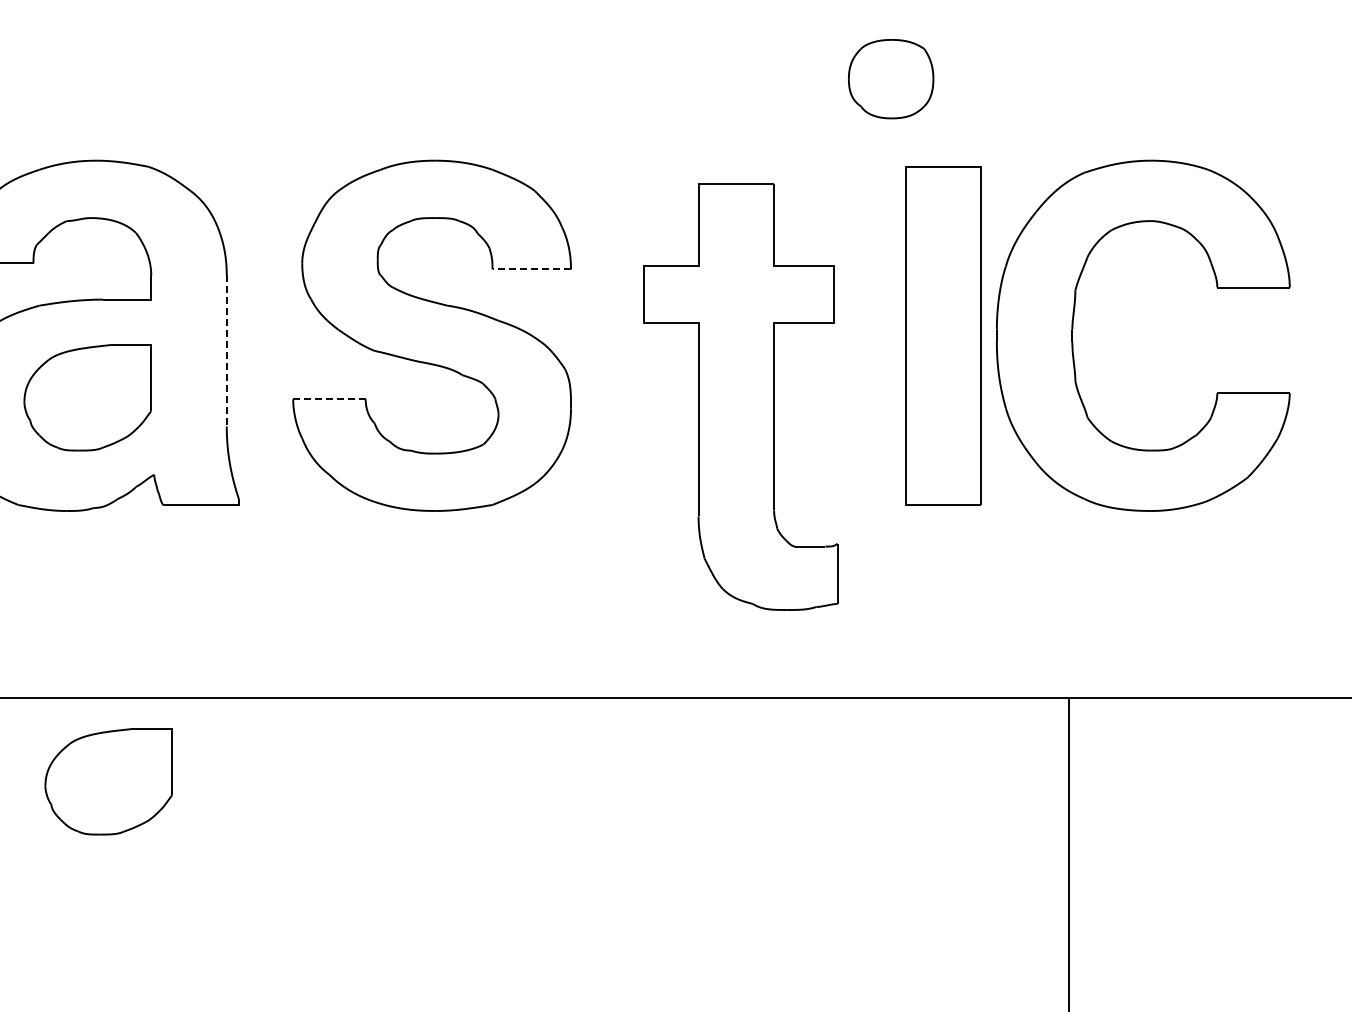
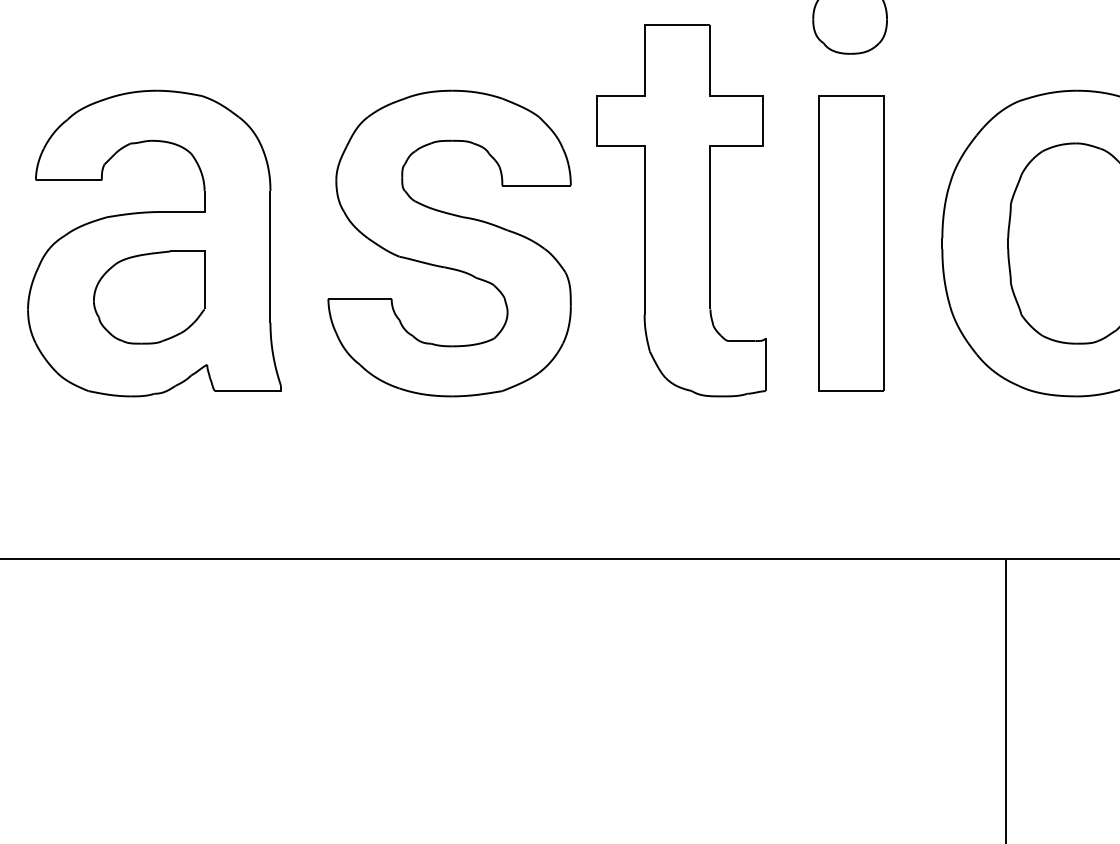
line: (531, 269) -> (536, 185), dashed -> solid
part: (943, 335) -> (851, 243), moved
line: (226, 351) -> (270, 257), dashed -> solid
part: (740, 396) -> (681, 210), moved
line: (329, 399) -> (360, 299), dashed -> solid
part: (108, 781) -> (167, 632), removed

